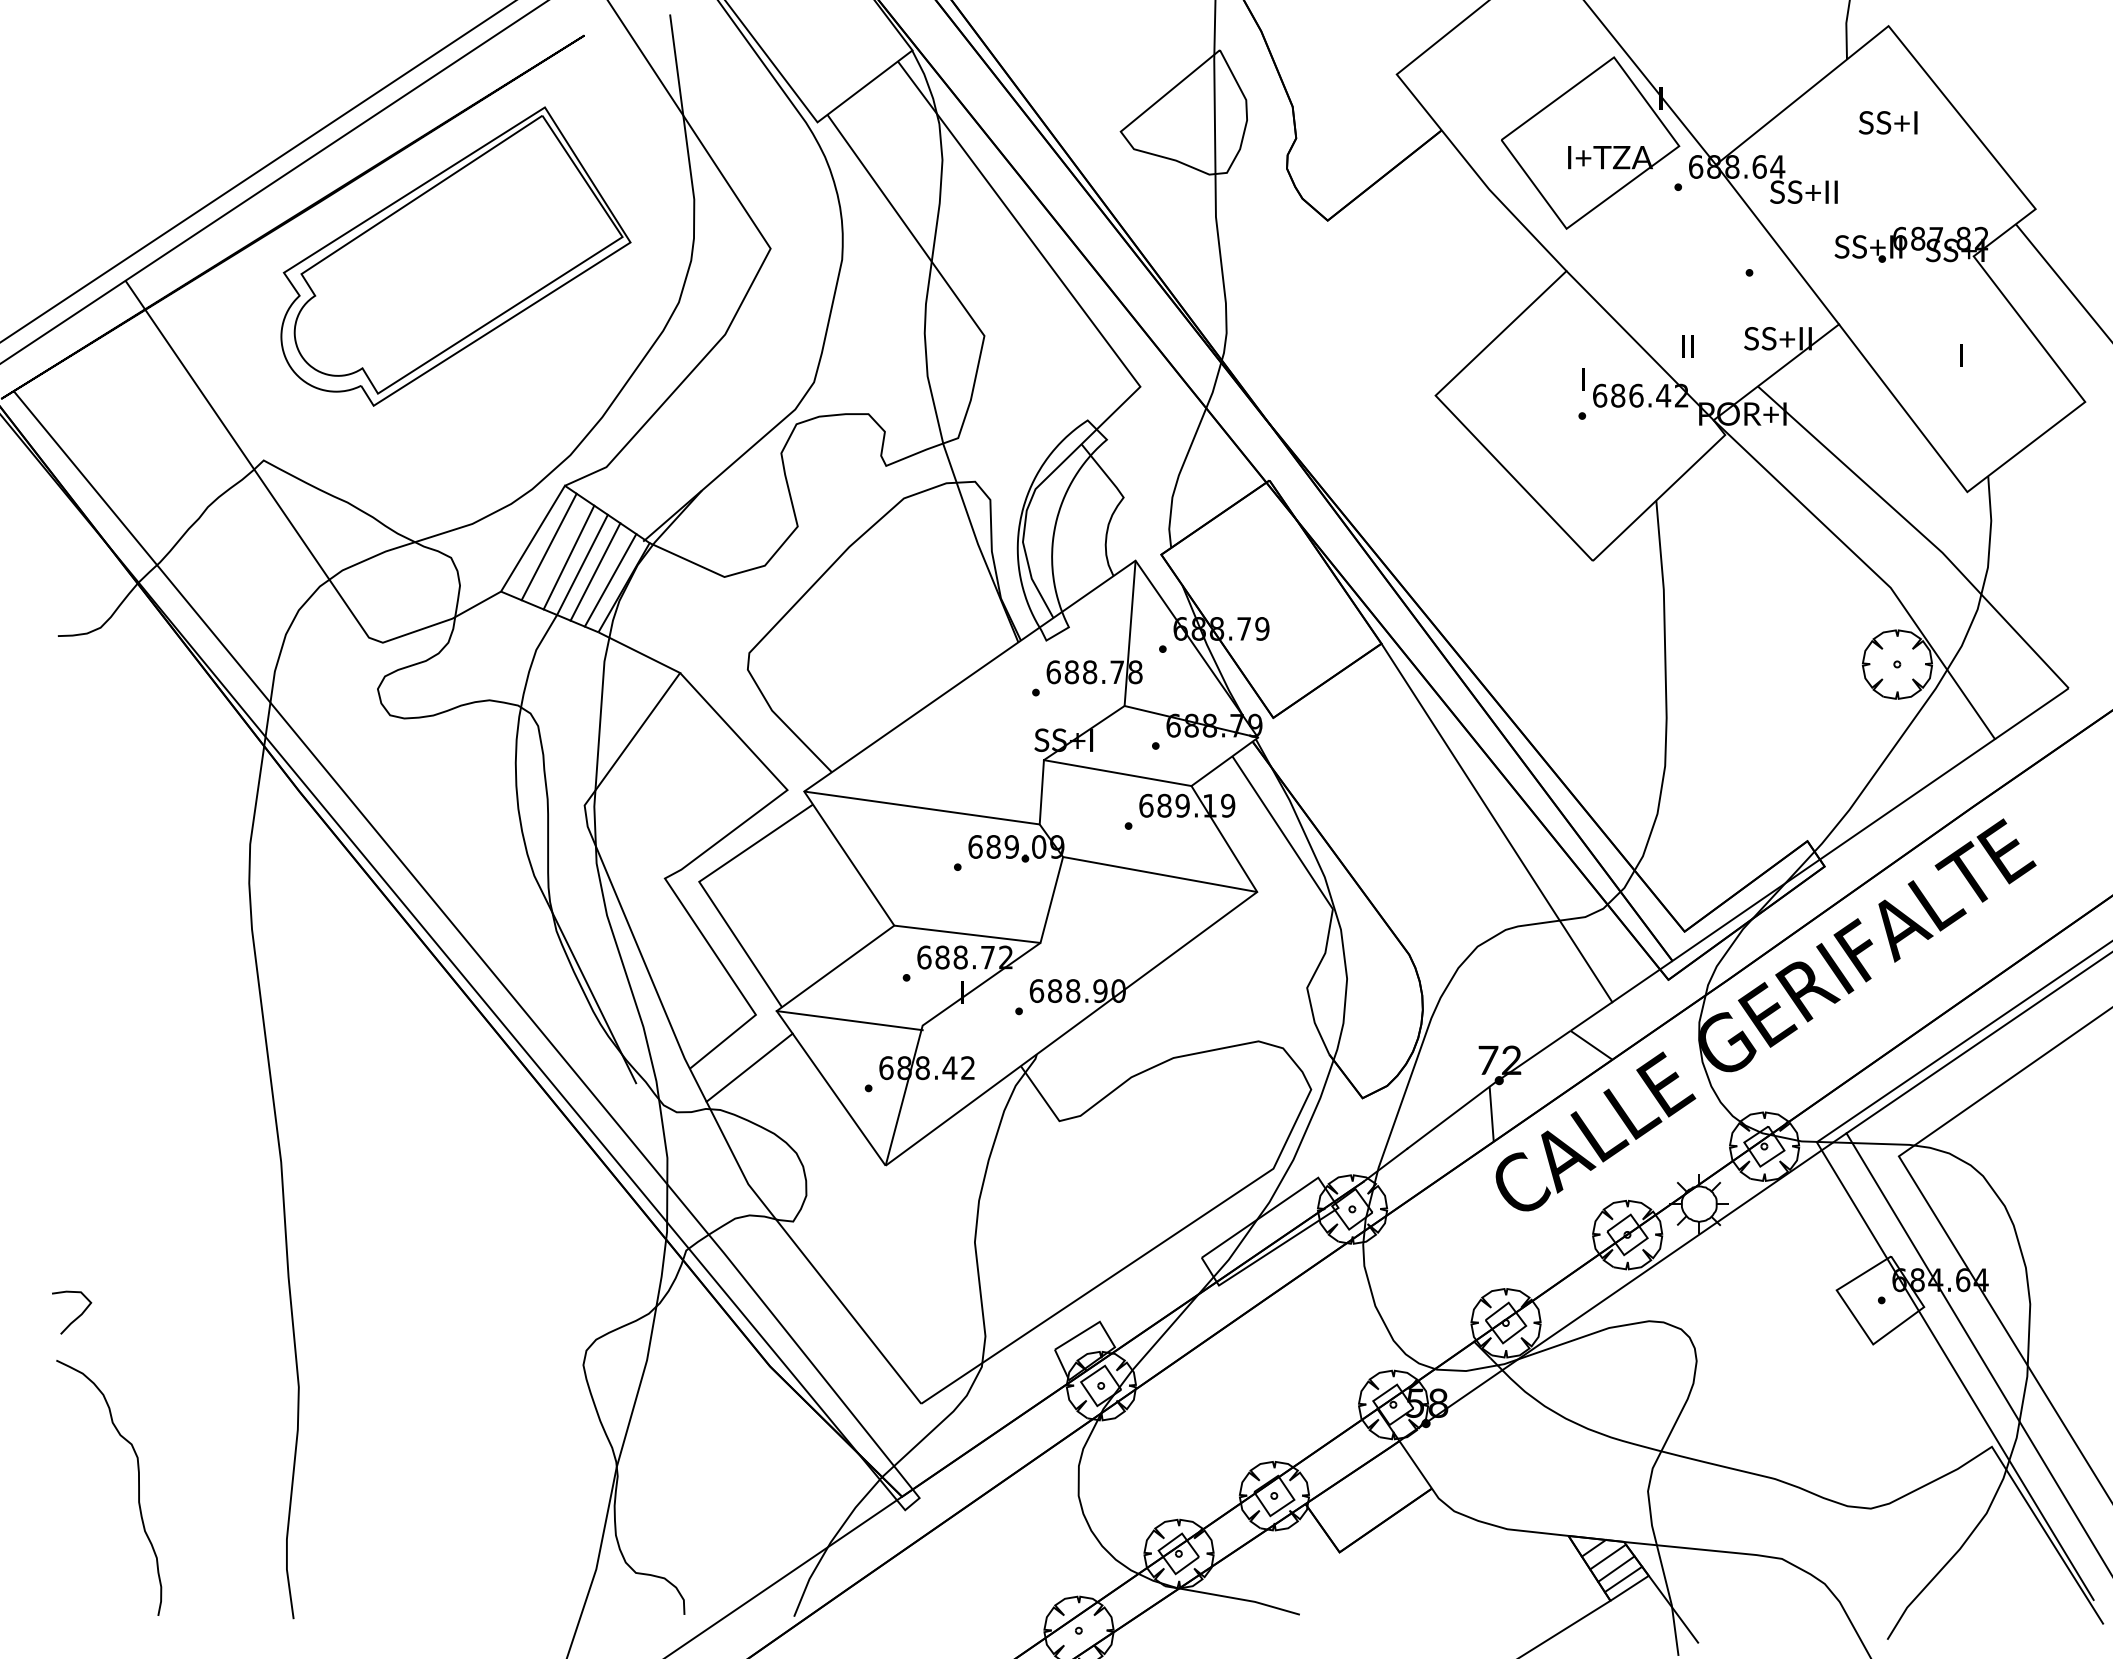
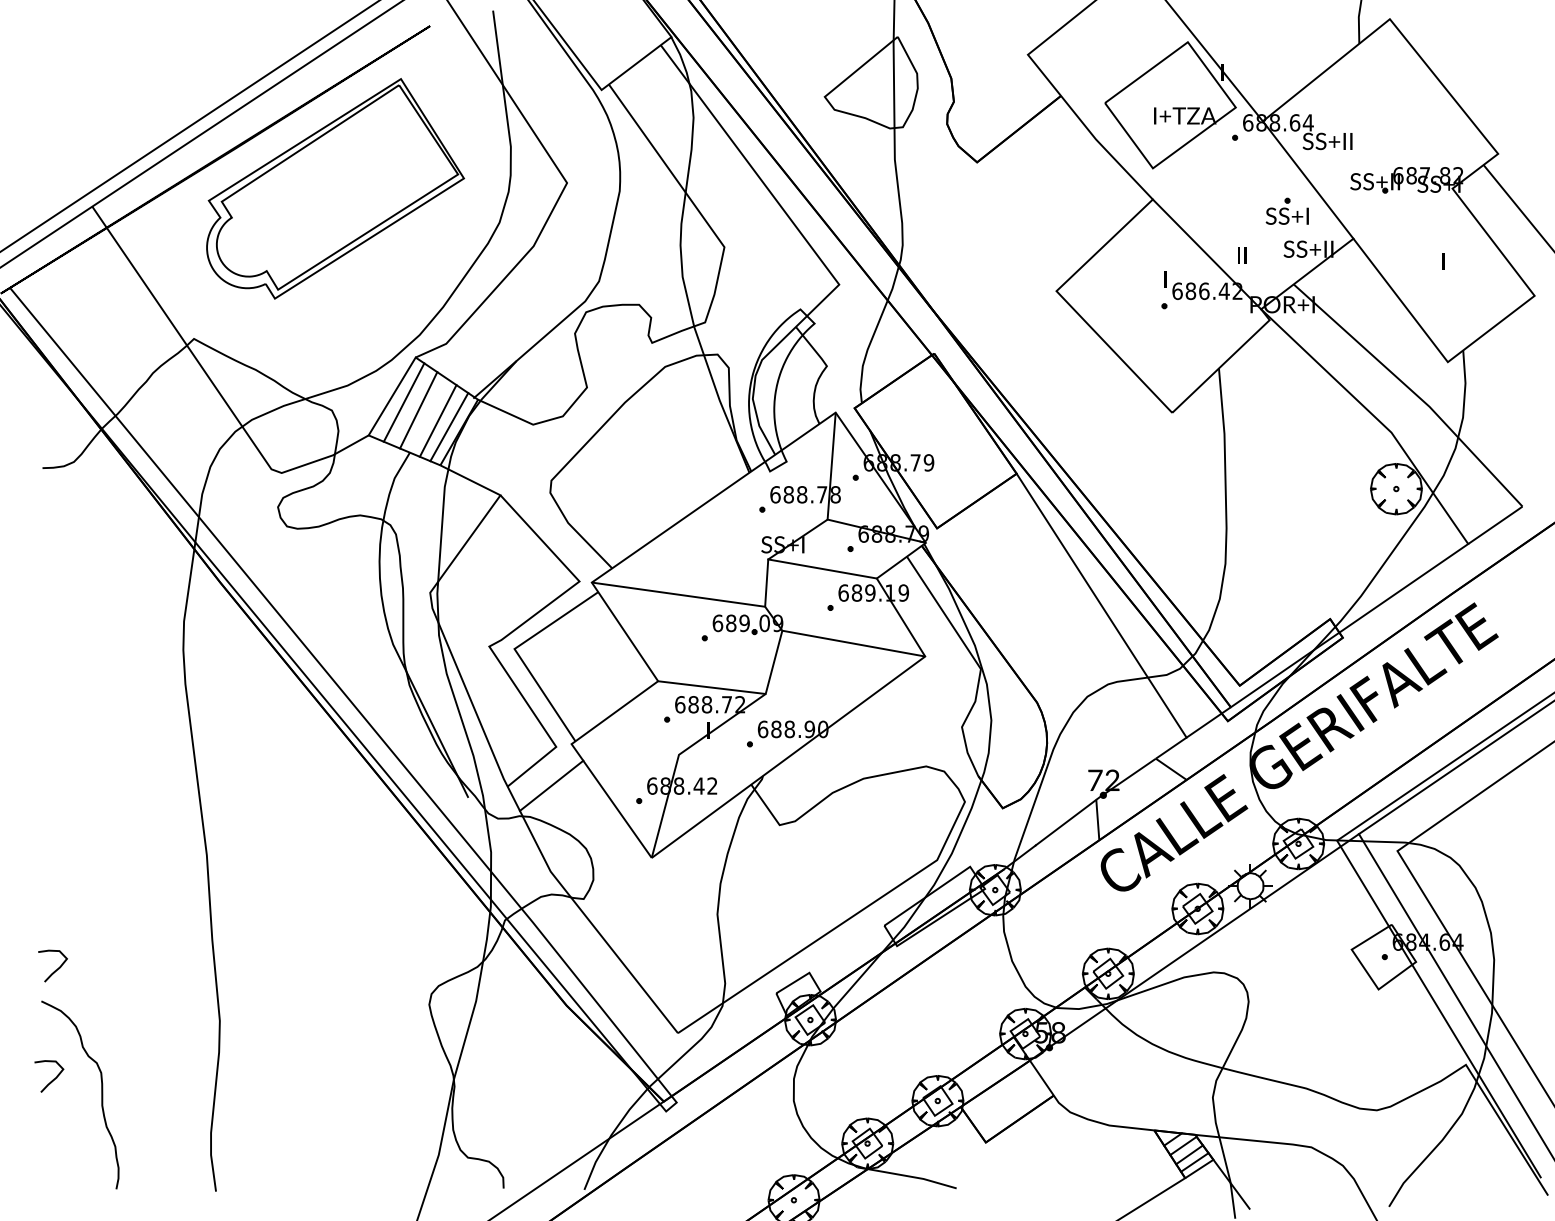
text: (1887, 122) -> (1286, 216), moved
line: (582, 564) -> (428, 415), removed
line: (849, 1020) -> (625, 751), removed
curve: (72, 1466) -> (53, 1079), added

